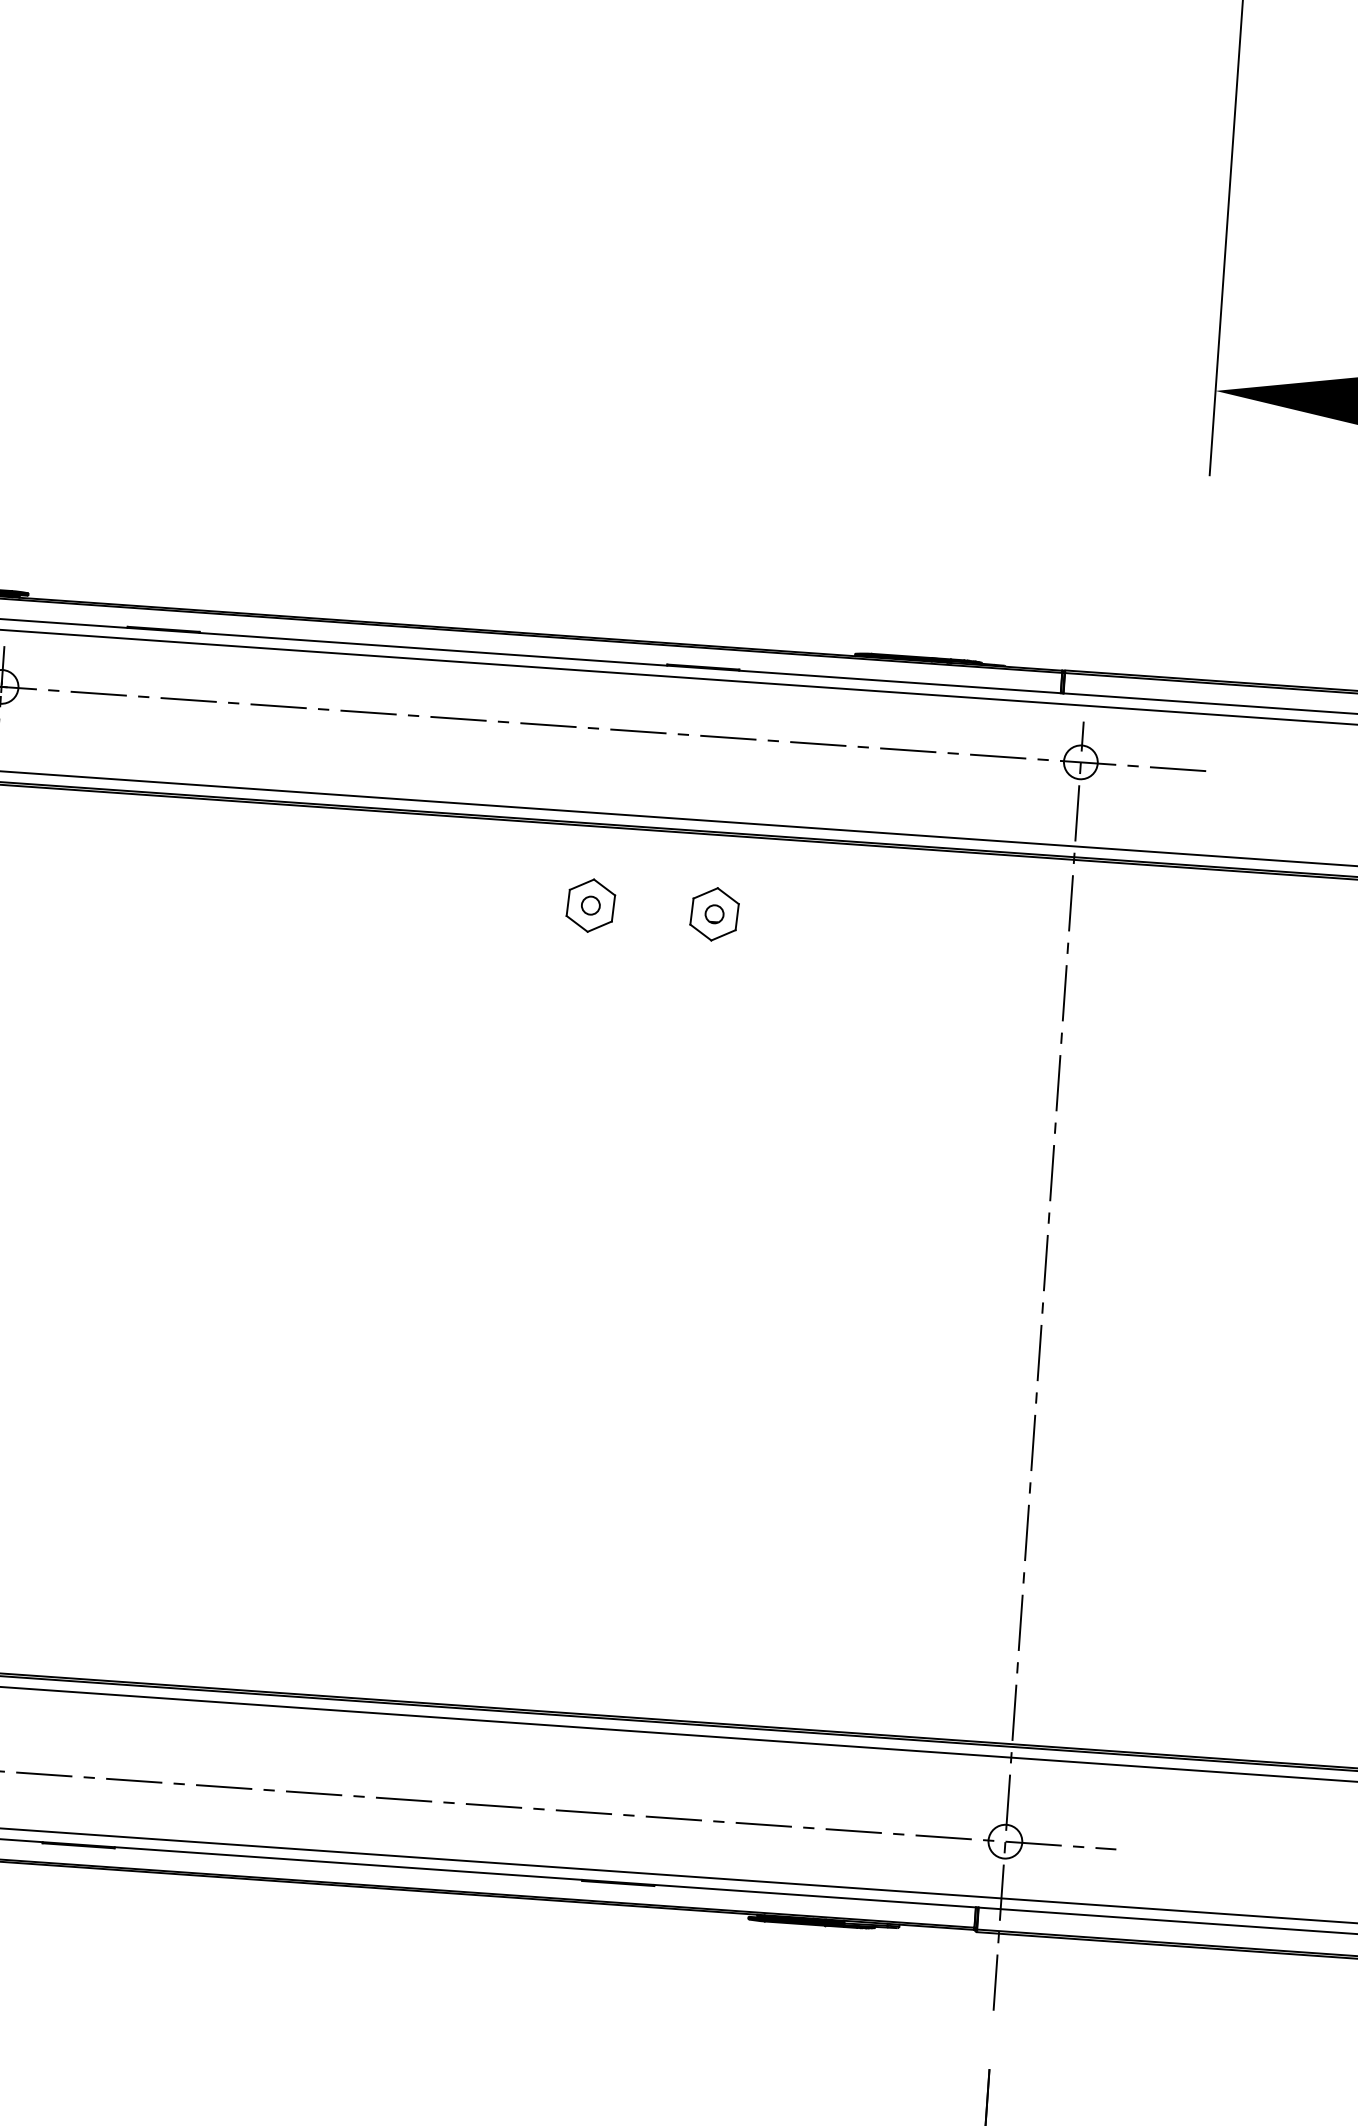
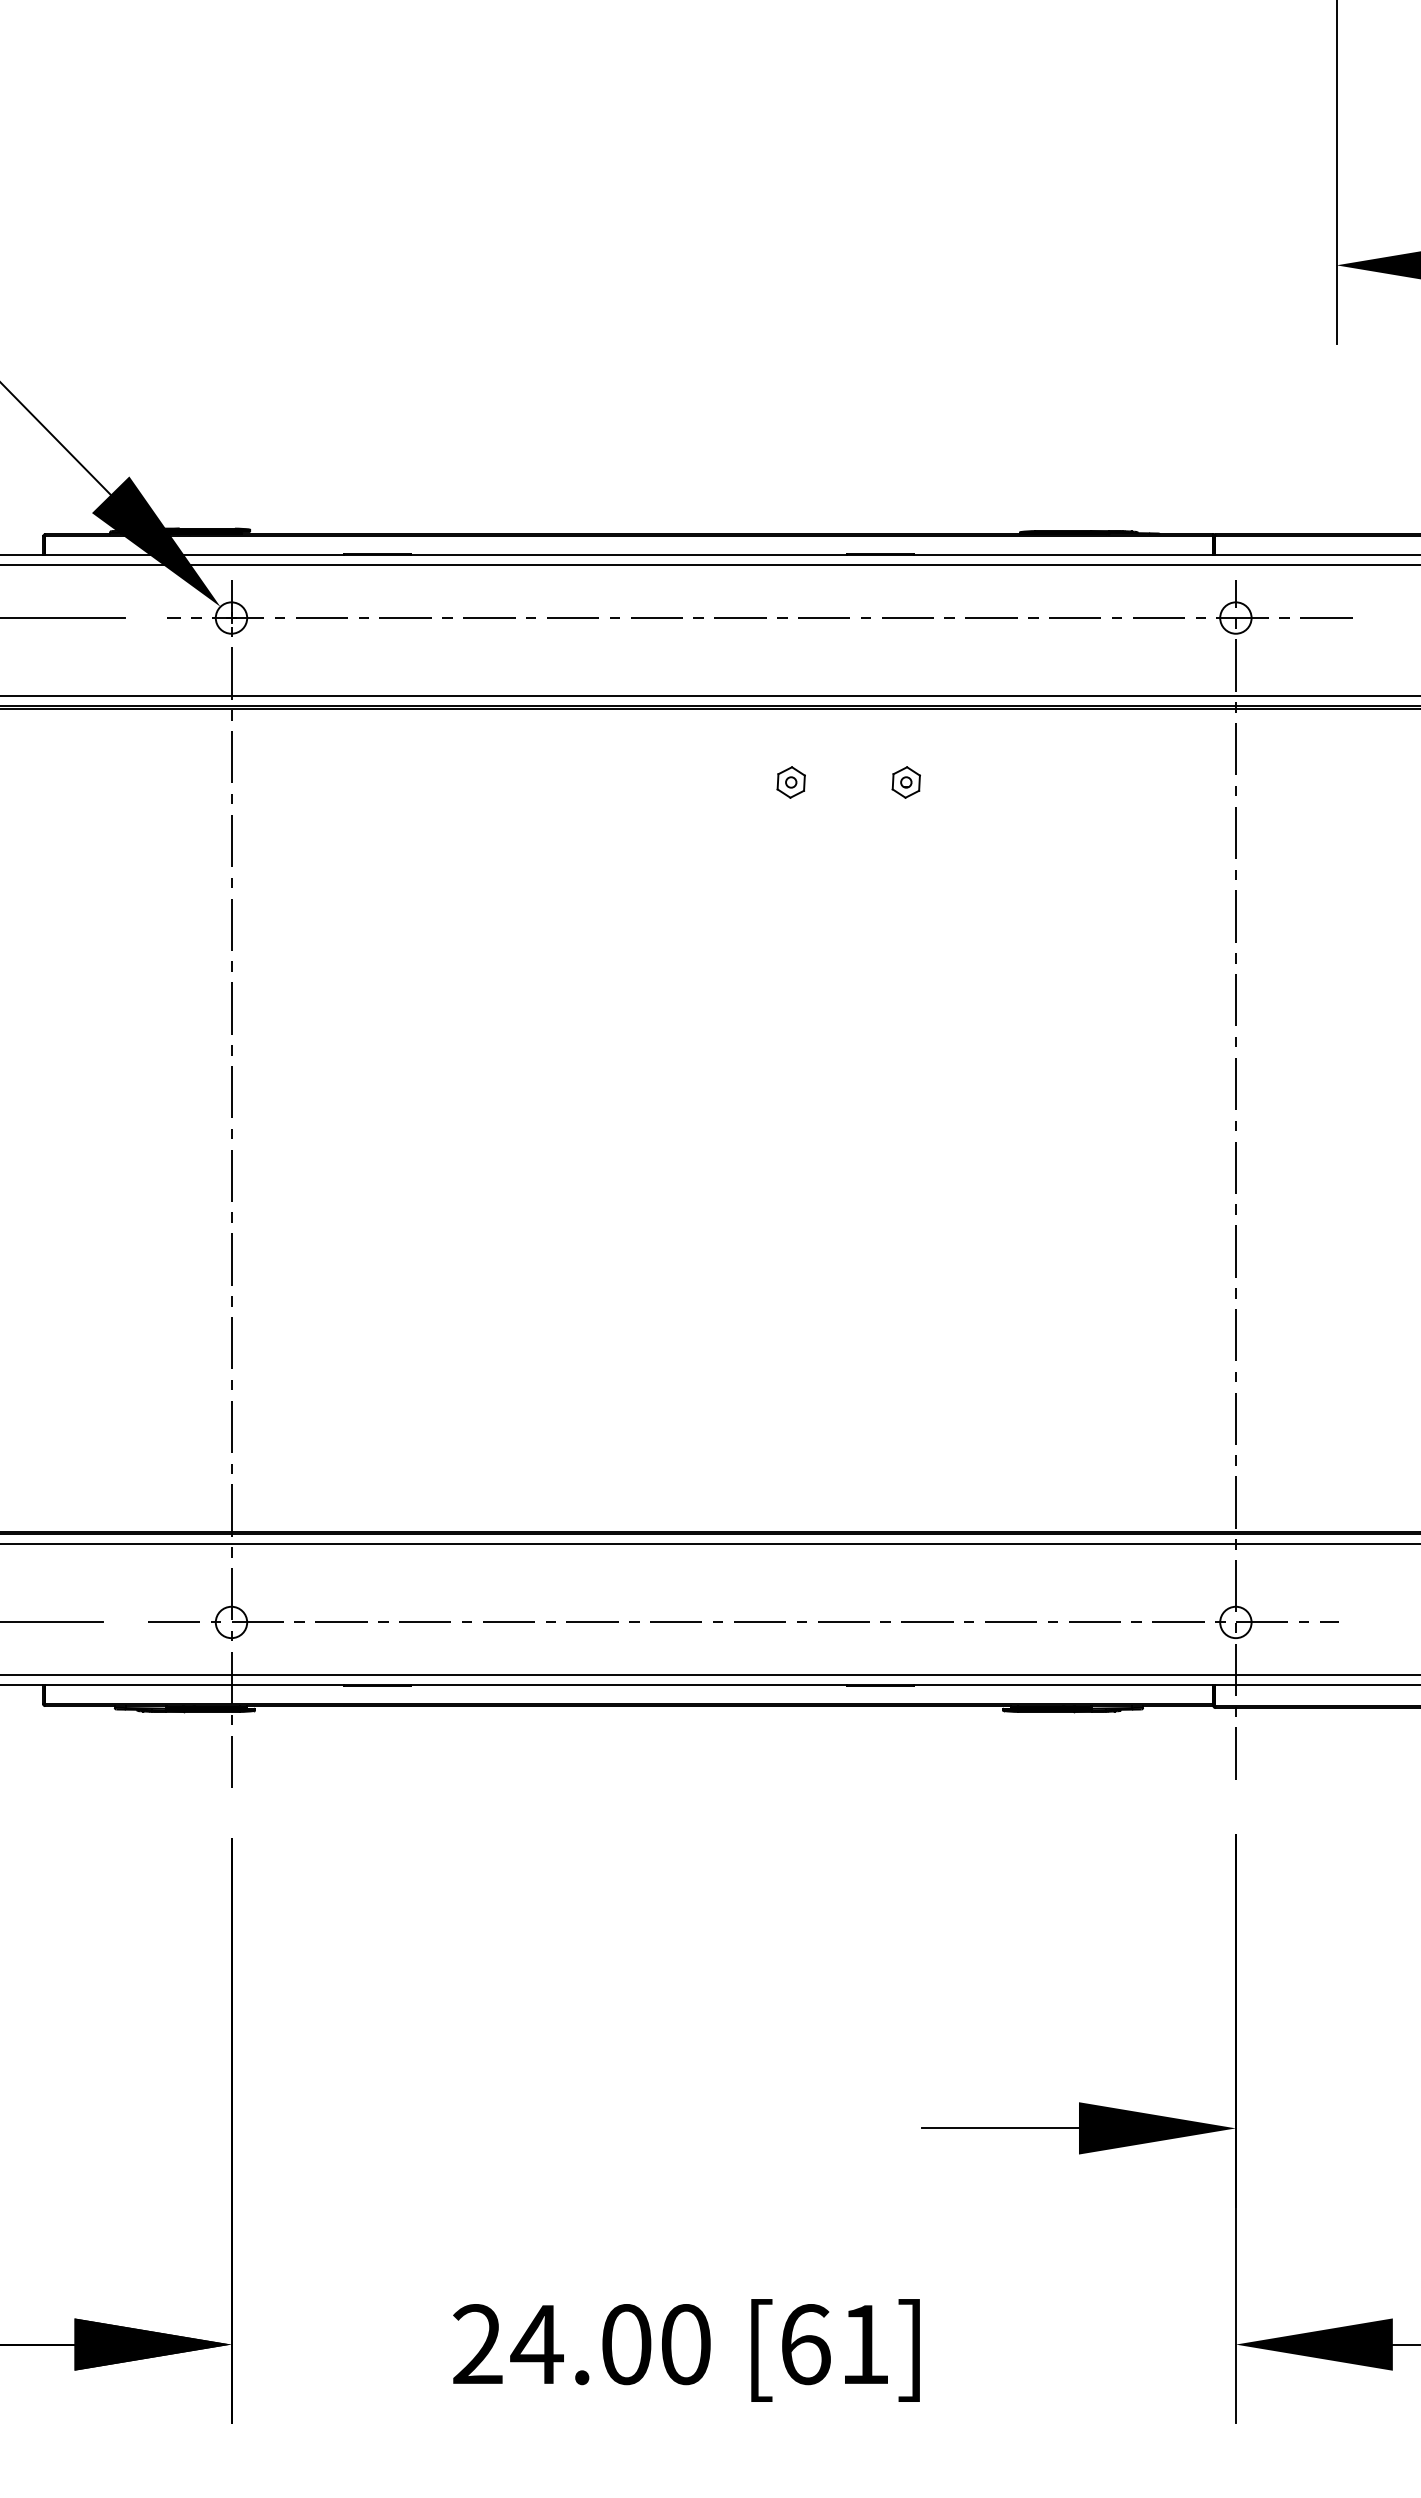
part: (589, 905) -> (790, 782), size x0.62
part: (713, 914) -> (905, 782), size x0.62

